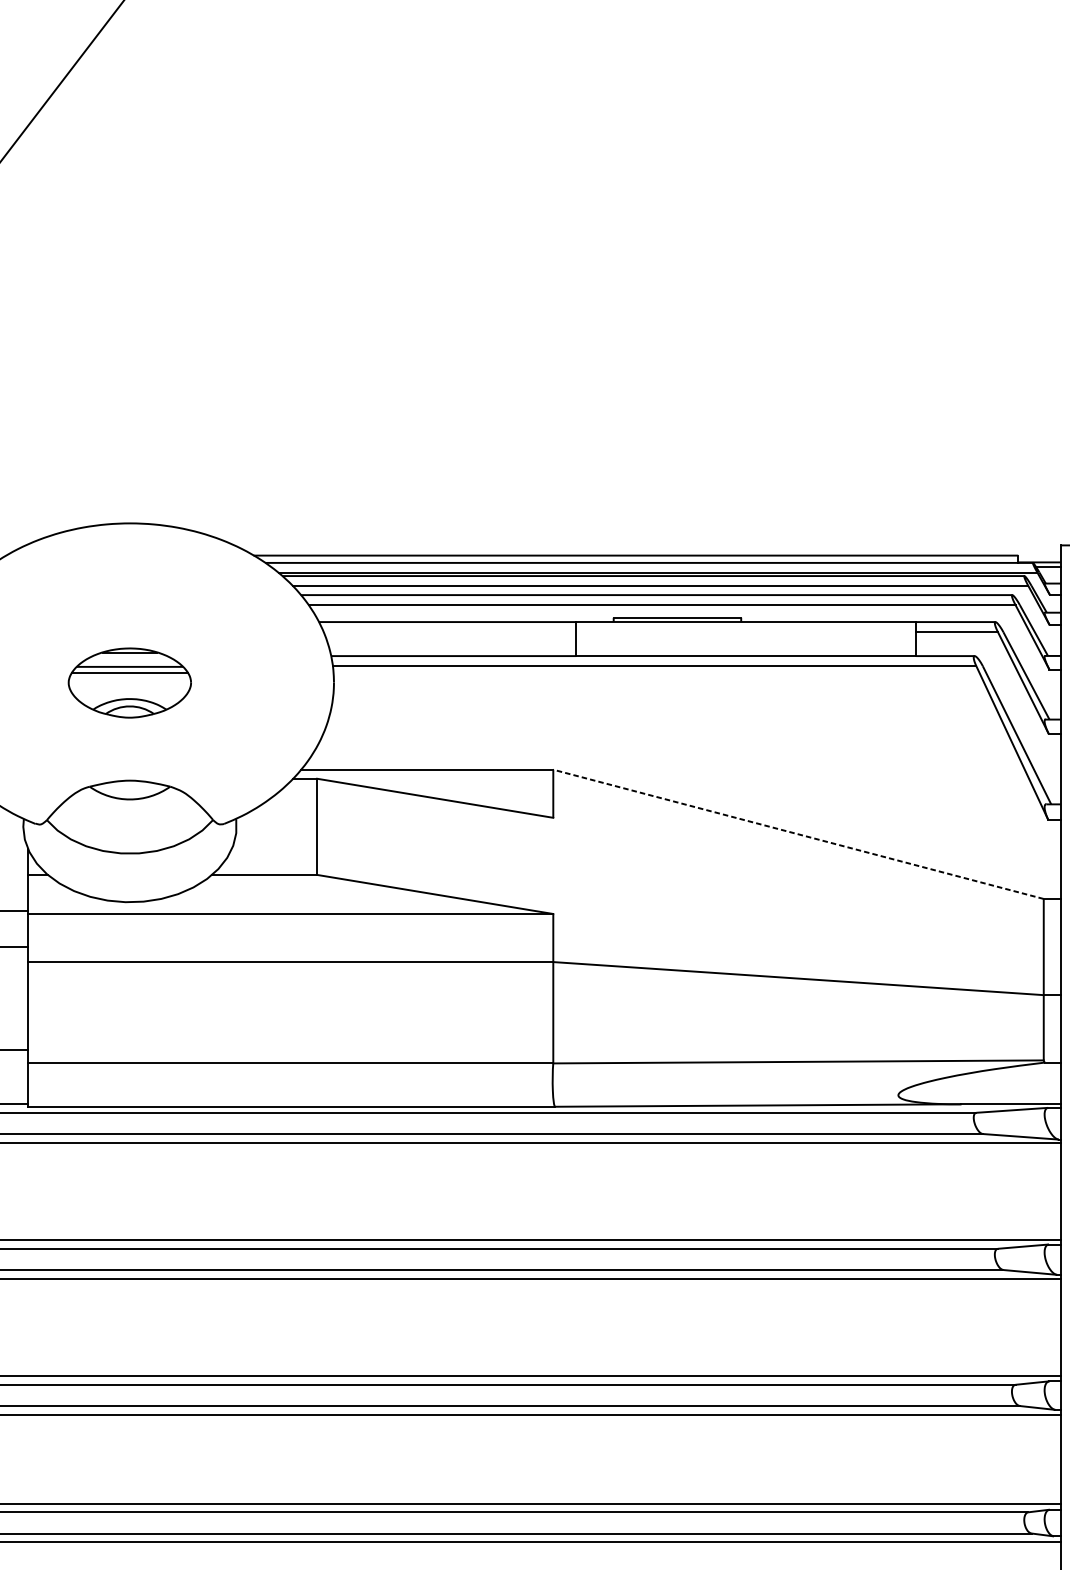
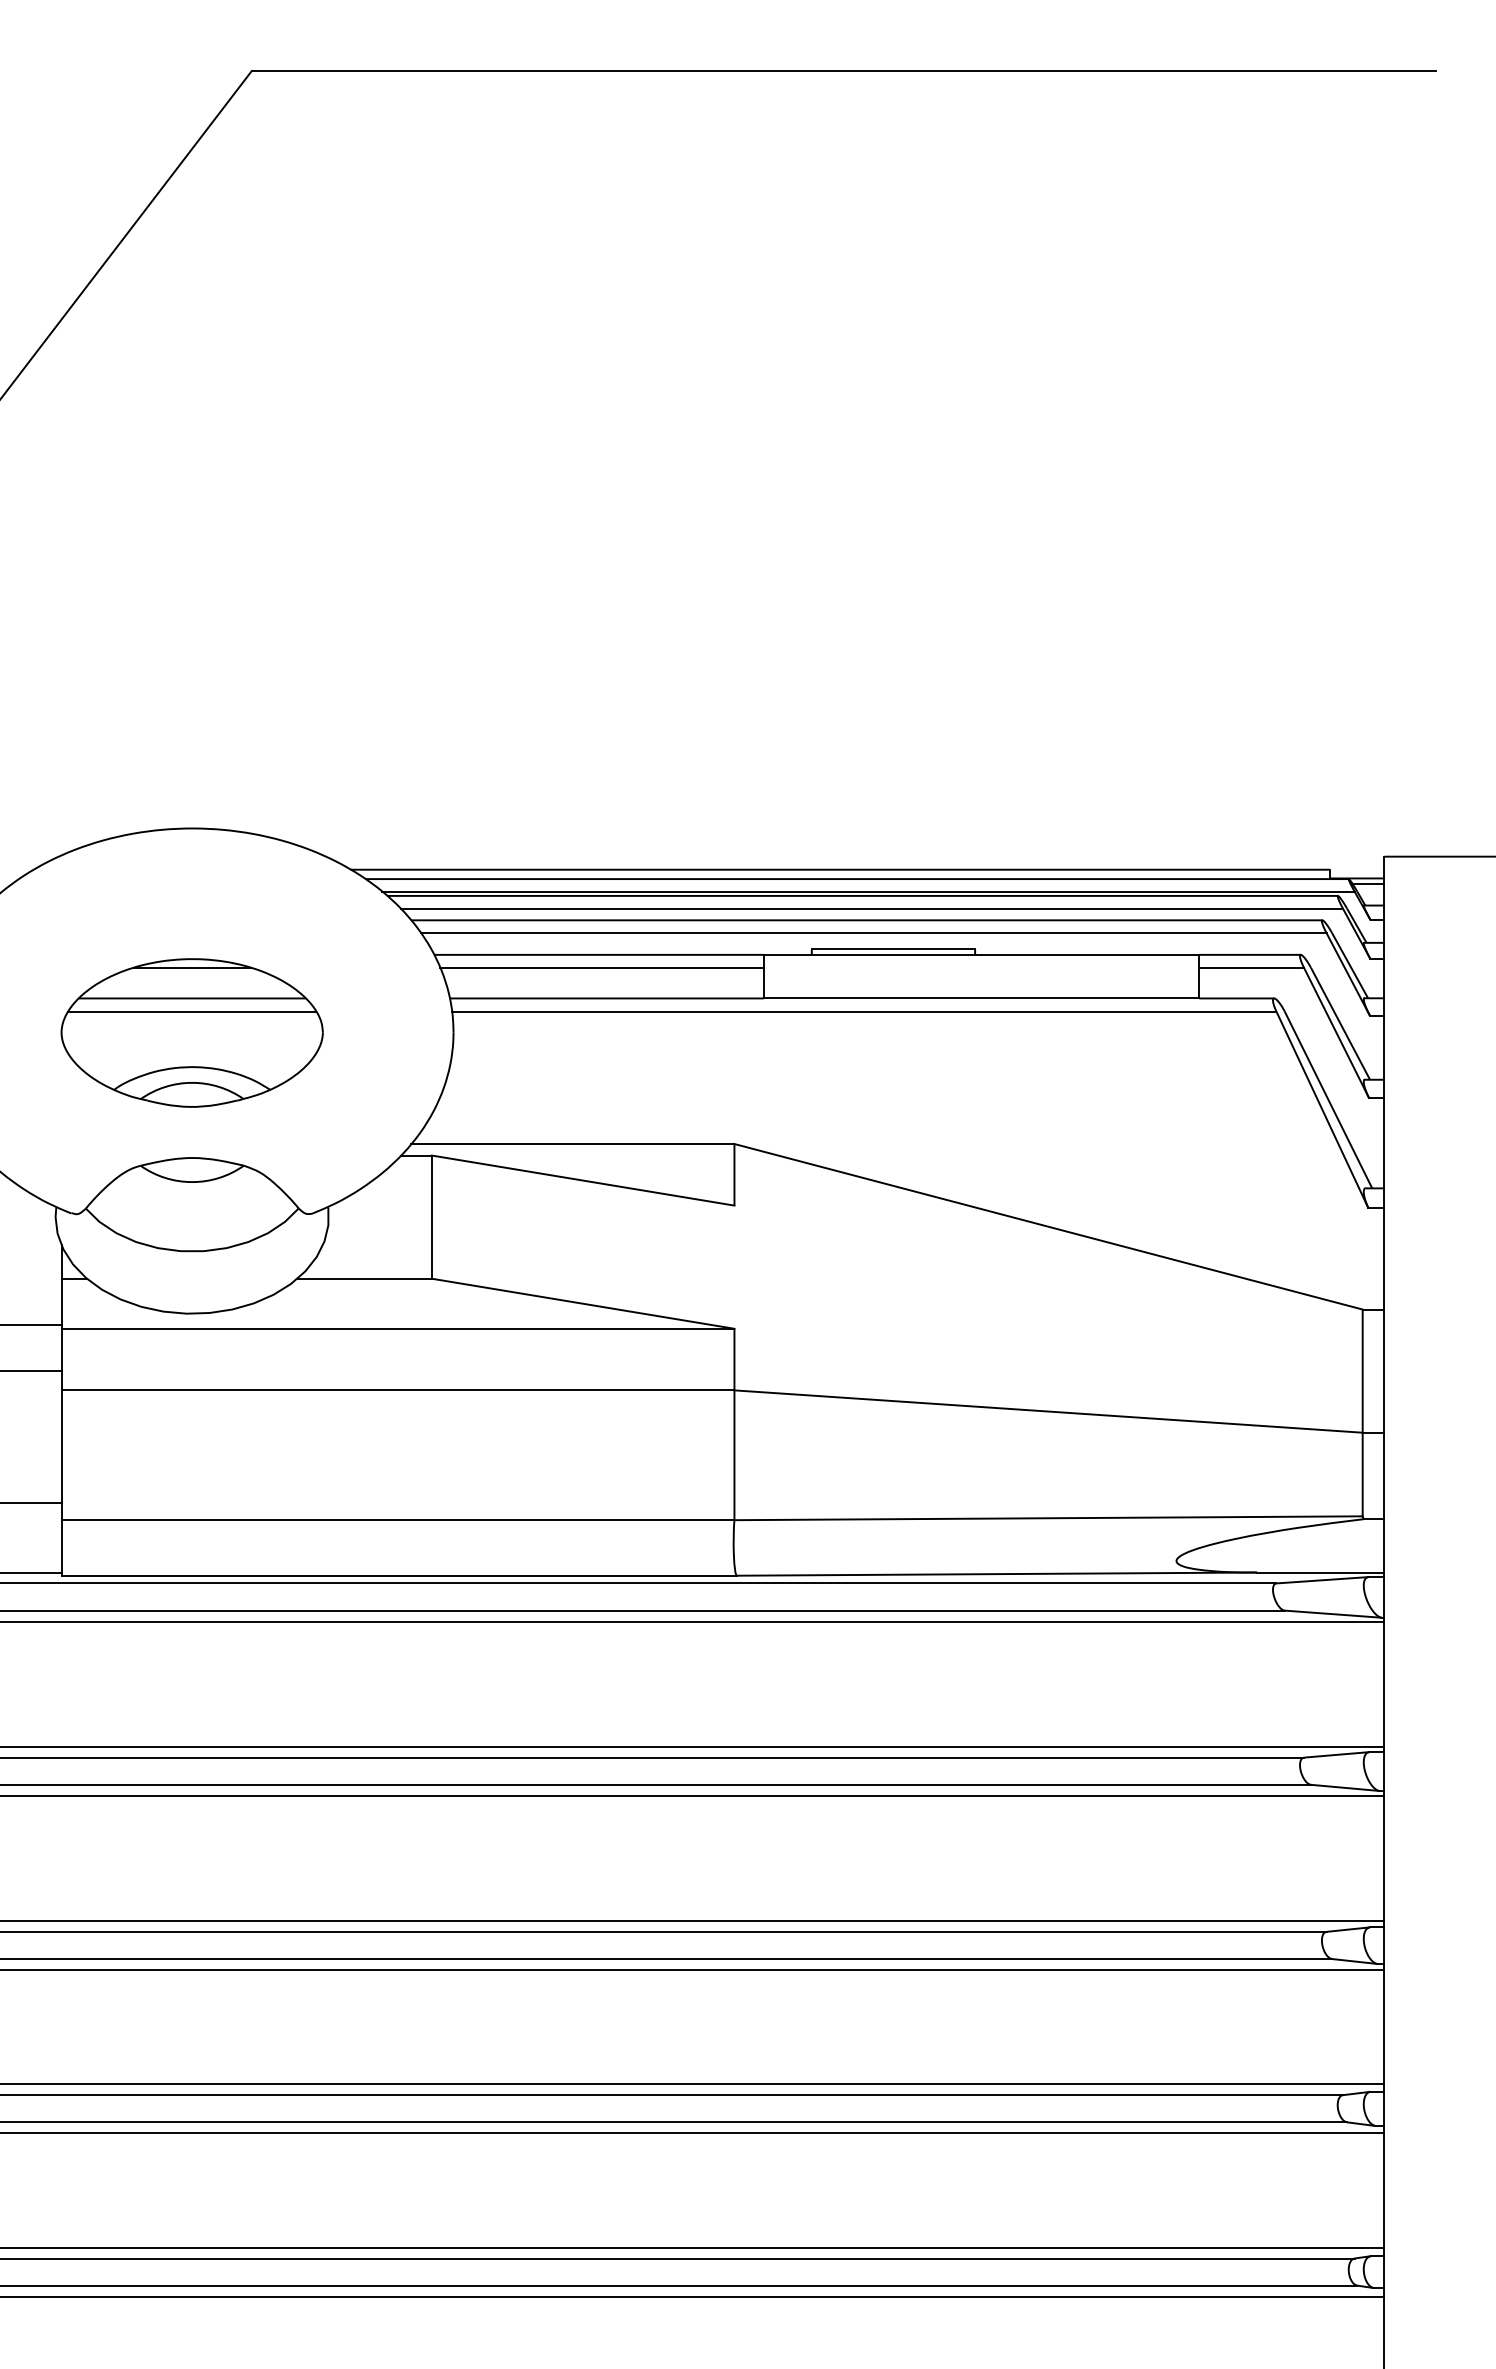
line: (449, 631) -> (601, 967), added
part: (129, 682) -> (191, 1032), size x1.67
line: (798, 834) -> (1048, 1226), dashed -> solid

